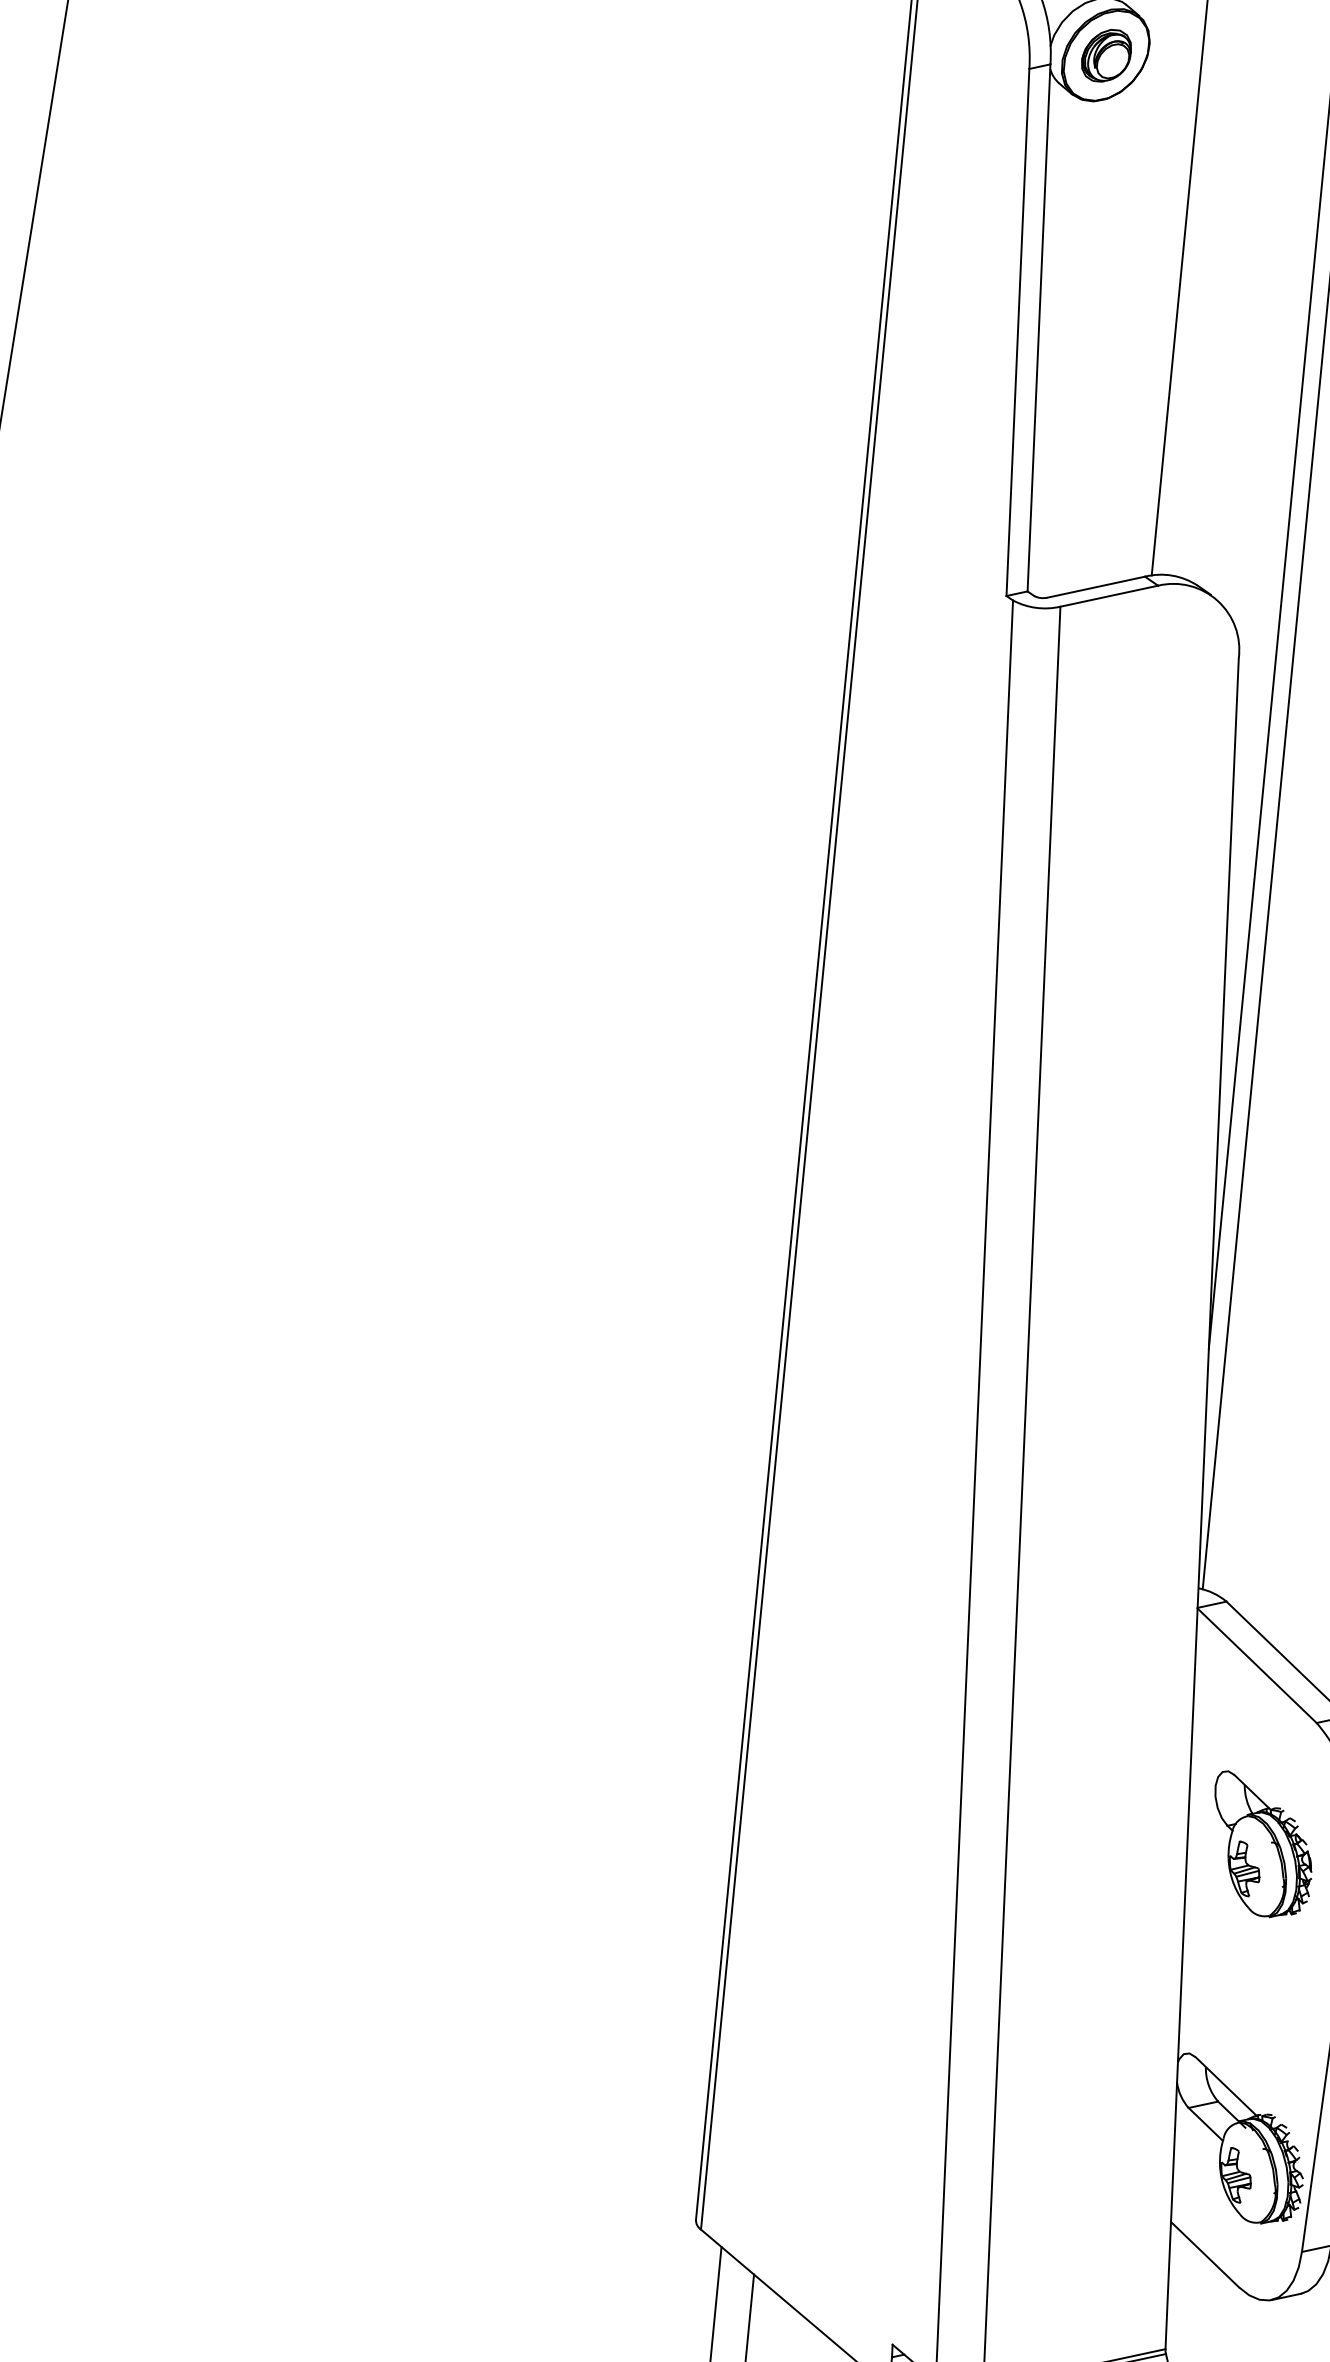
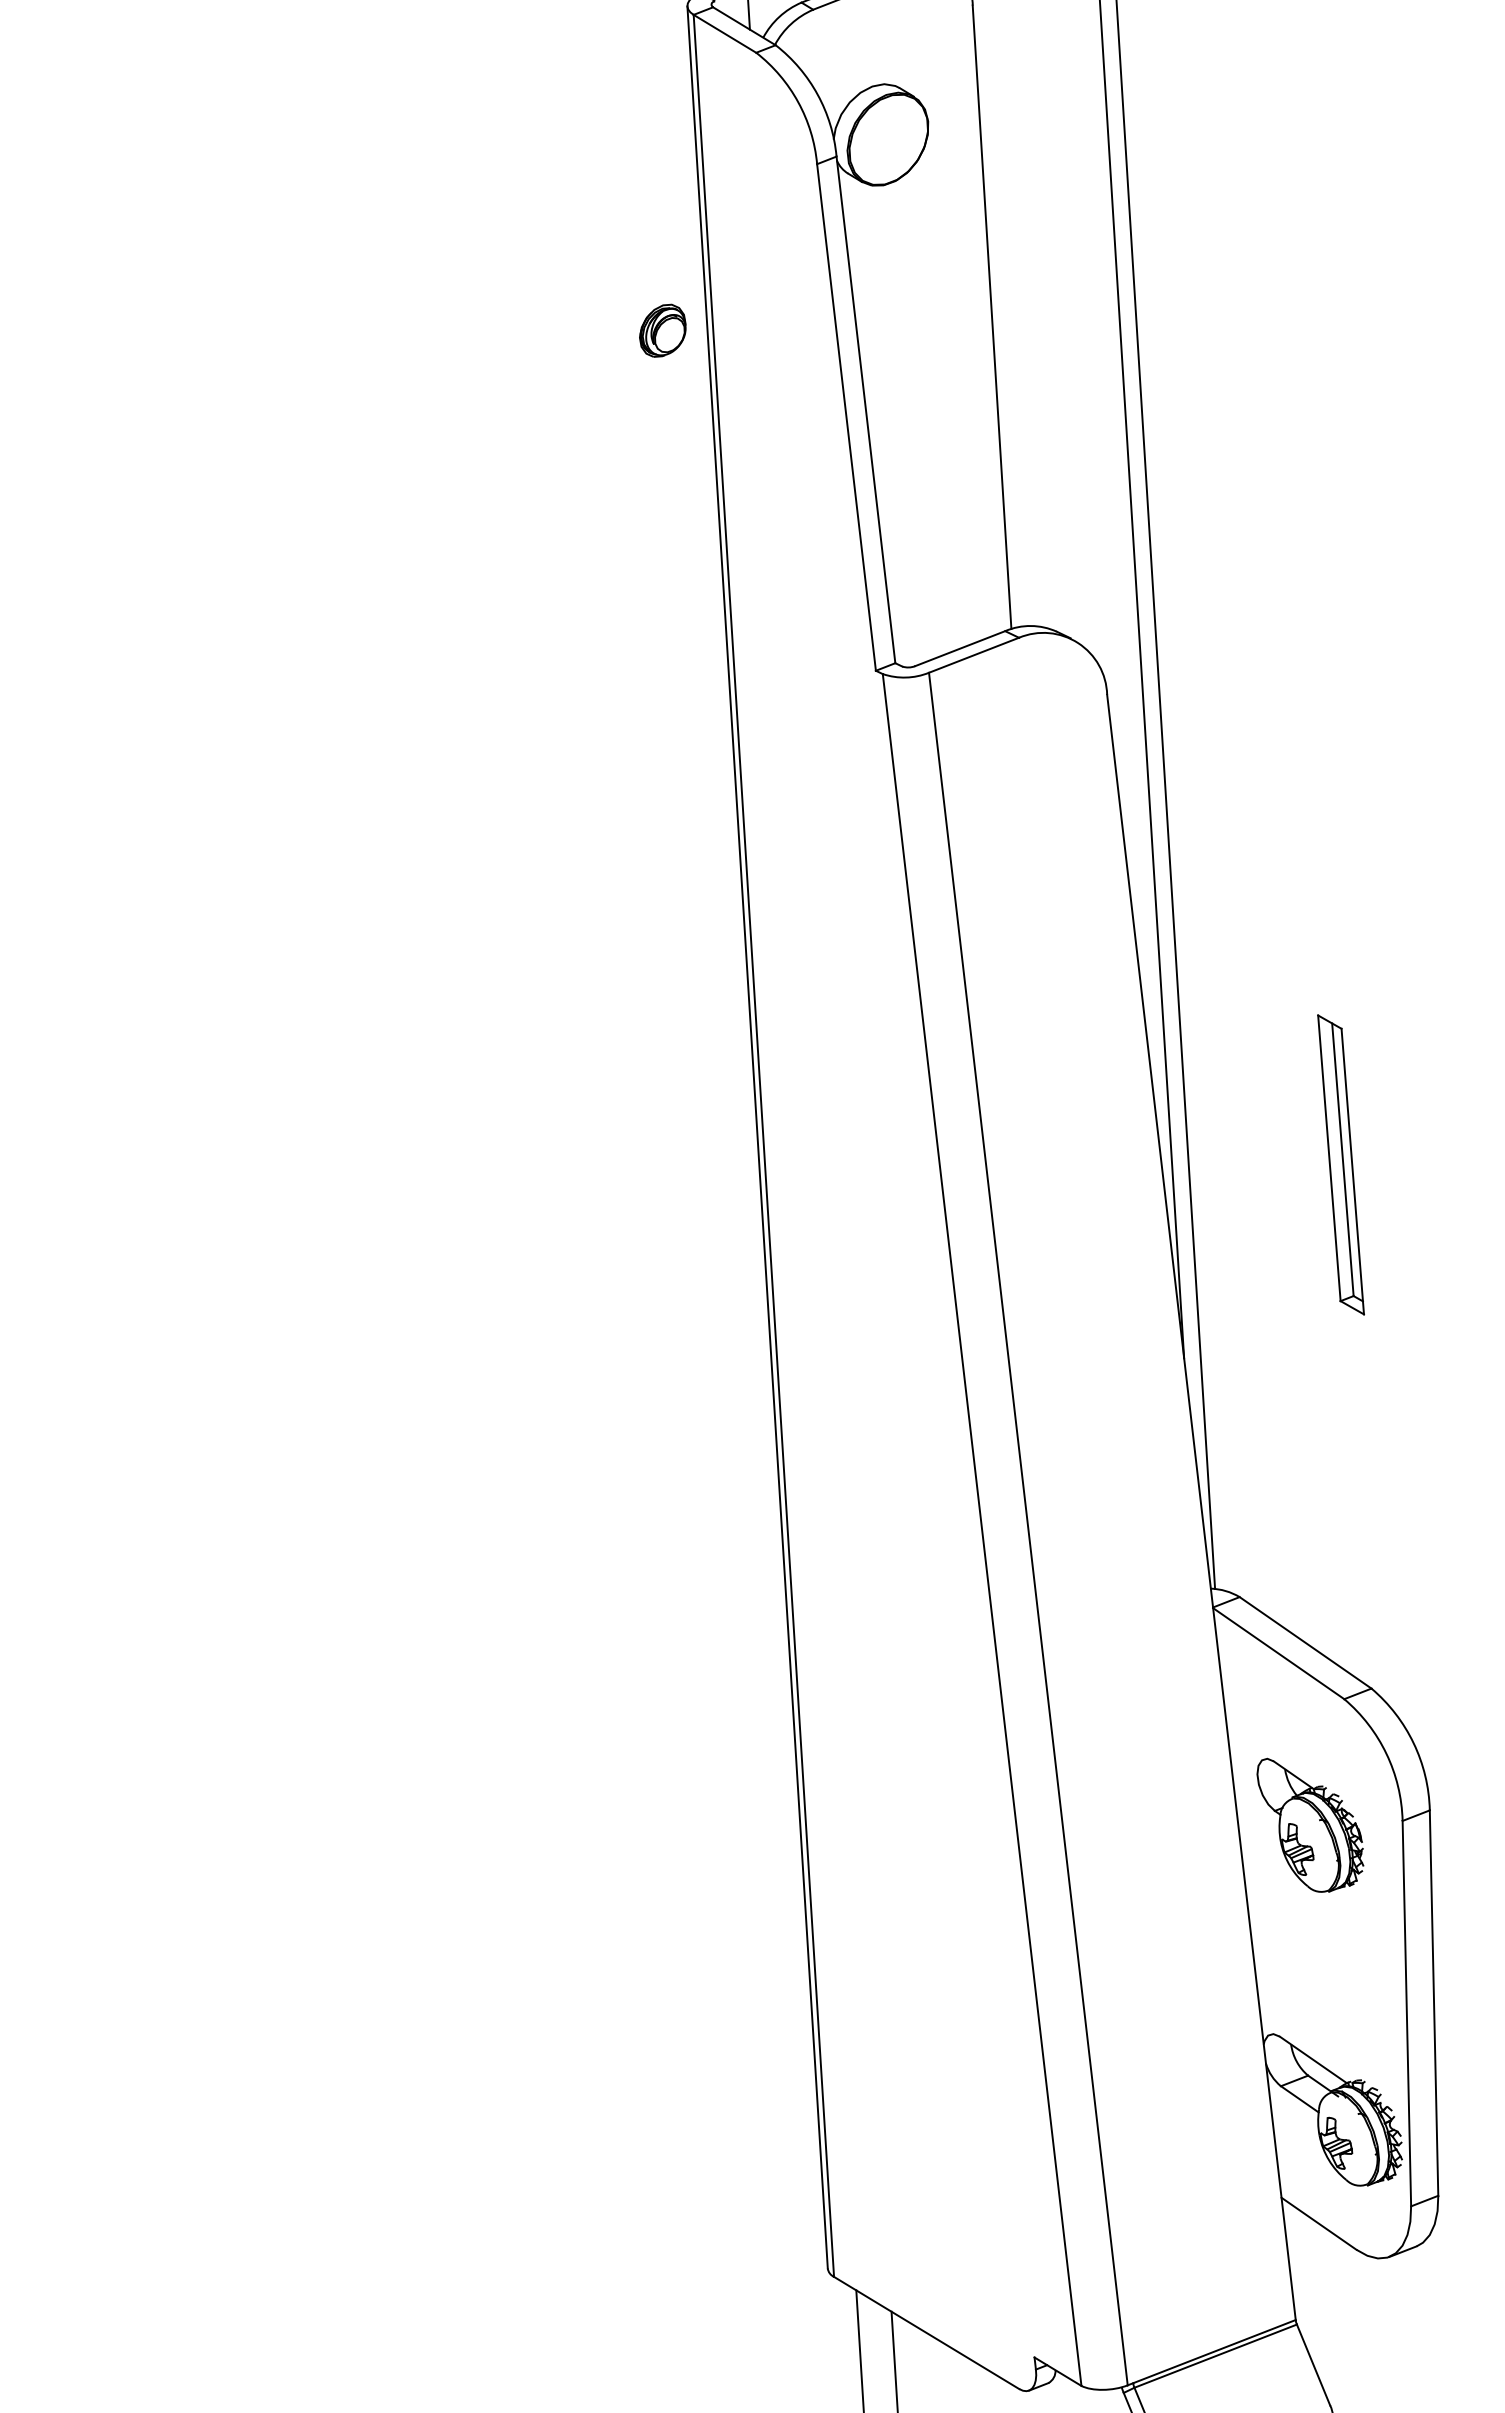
part: (1106, 55) -> (662, 330), moved

